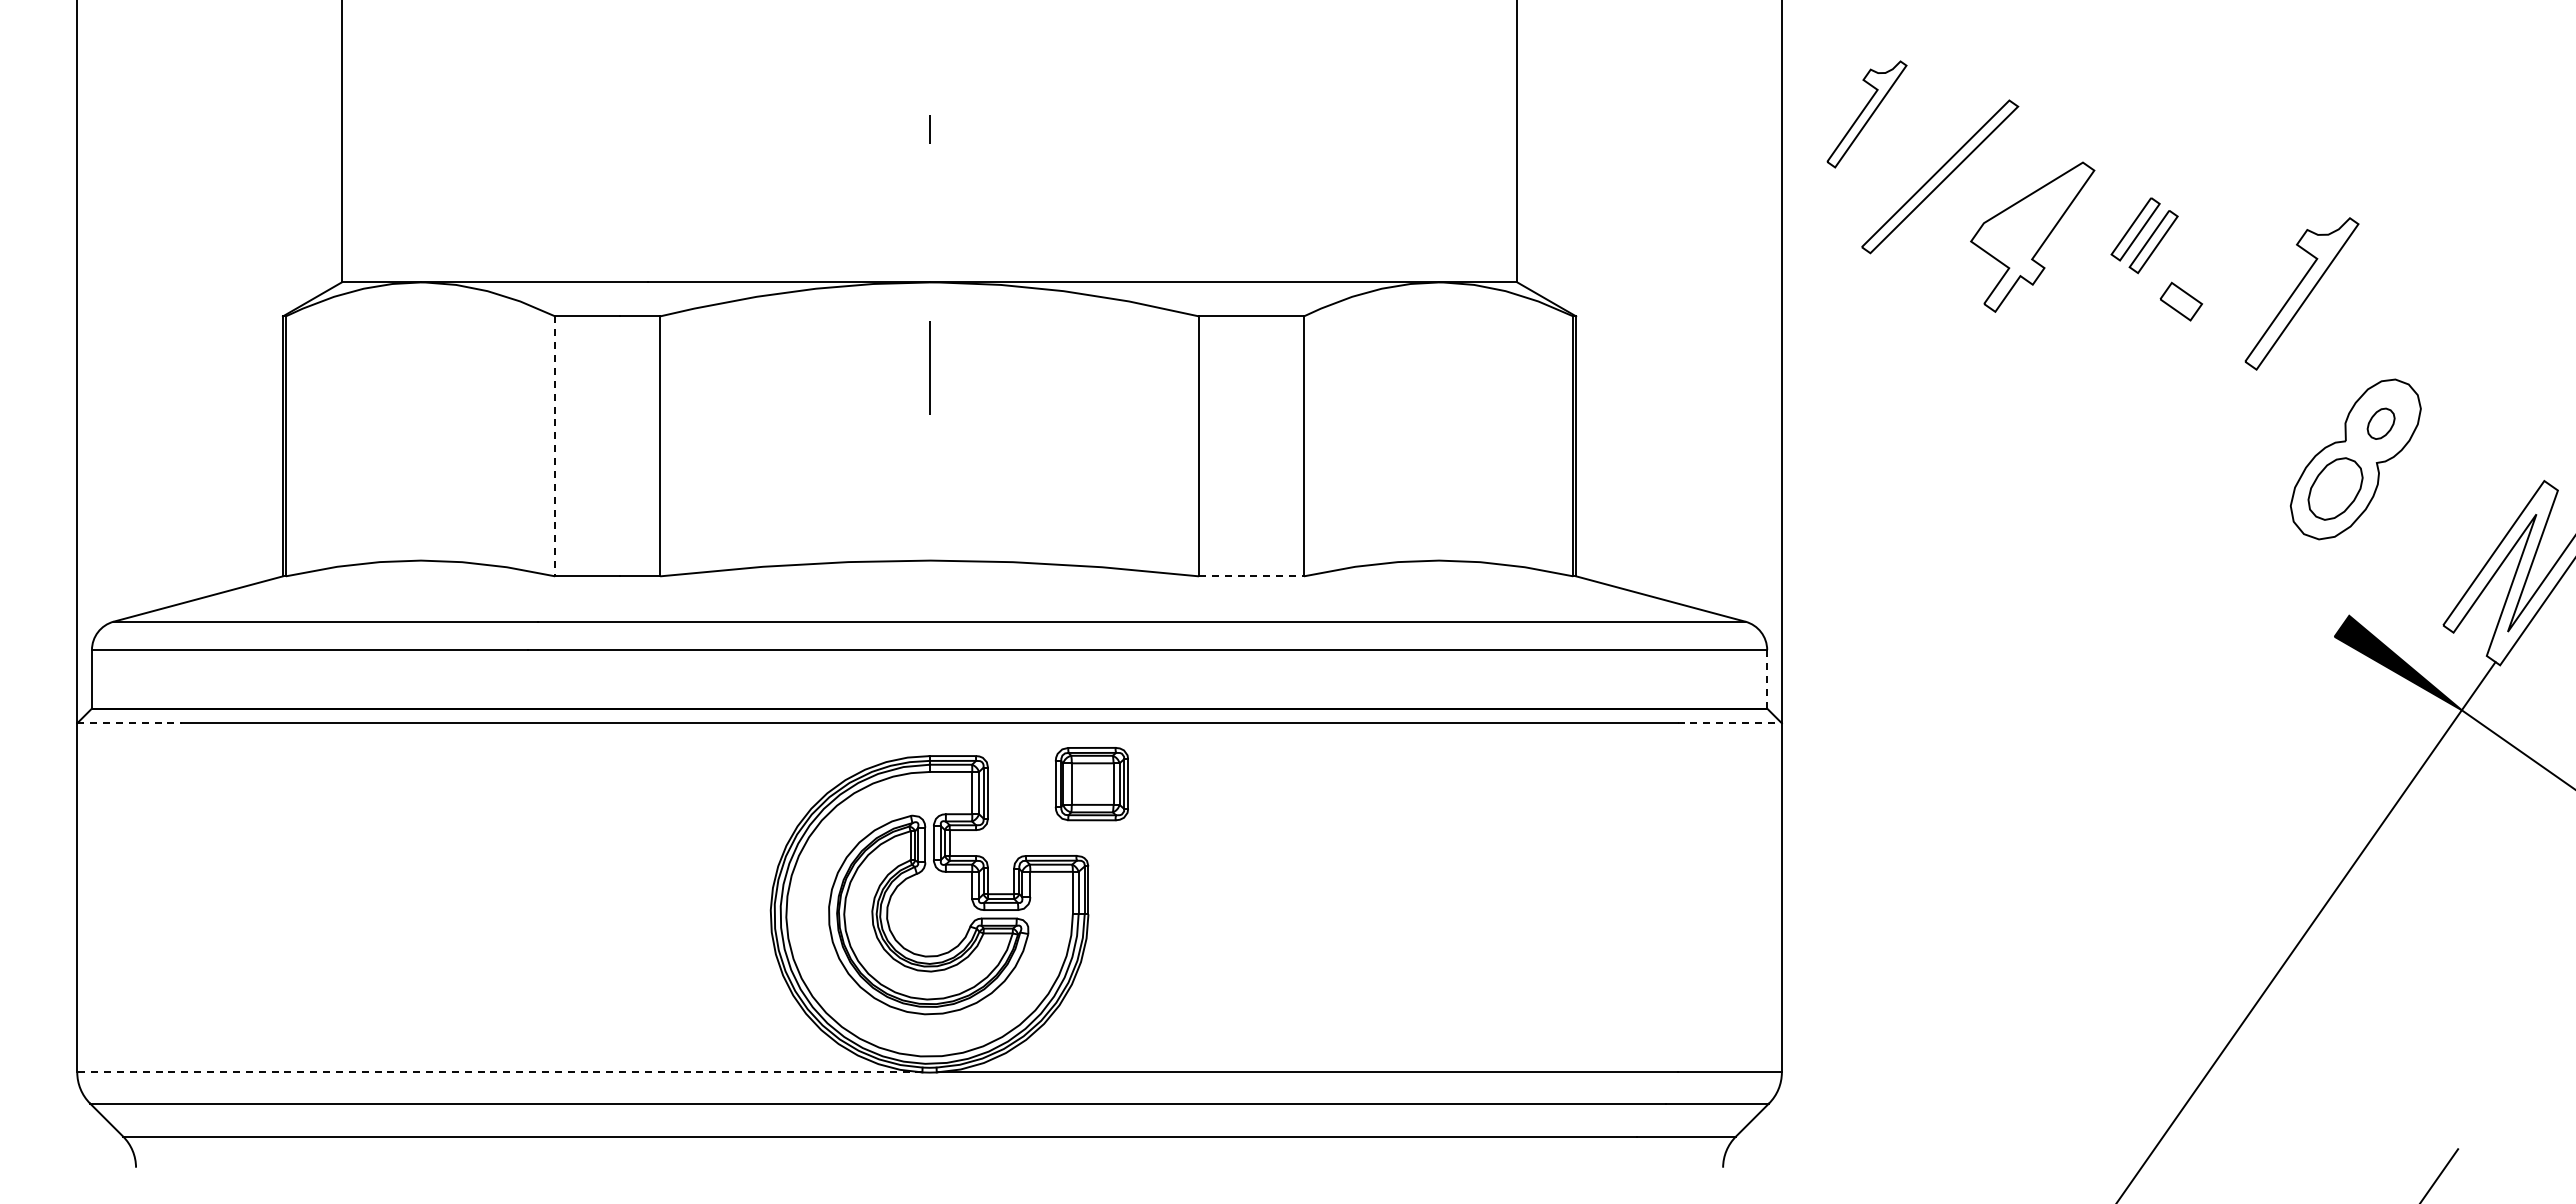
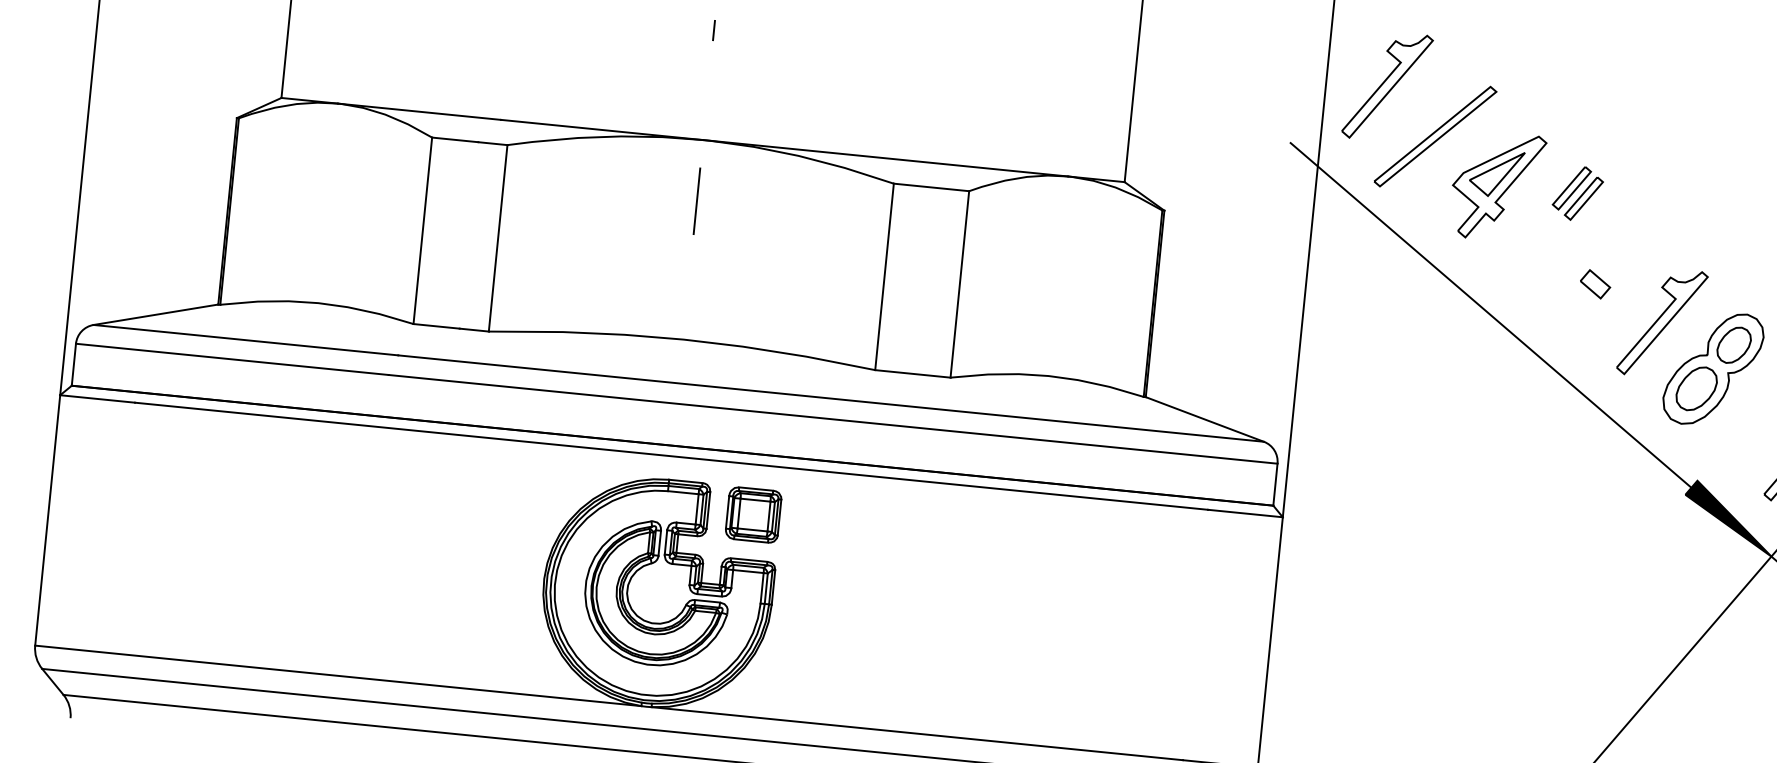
part: (1866, 114) -> (1387, 86), size x1.43
part: (2029, 219) -> (1496, 173), added
part: (2301, 293) -> (1661, 322), moved
part: (2181, 301) -> (1595, 284), moved
line: (2041, 415) -> (1491, 315), added
part: (2380, 423) -> (1733, 345), size x1.67
line: (555, 446) -> (423, 230), dashed -> solid
line: (1251, 576) -> (912, 374), dashed -> solid
line: (1767, 679) -> (1275, 484), dashed -> solid
line: (129, 723) -> (97, 399), dashed -> solid
line: (1730, 723) -> (1245, 513), dashed -> solid
part: (1091, 784) -> (753, 515), moved
line: (499, 1072) -> (338, 675), dashed -> solid

